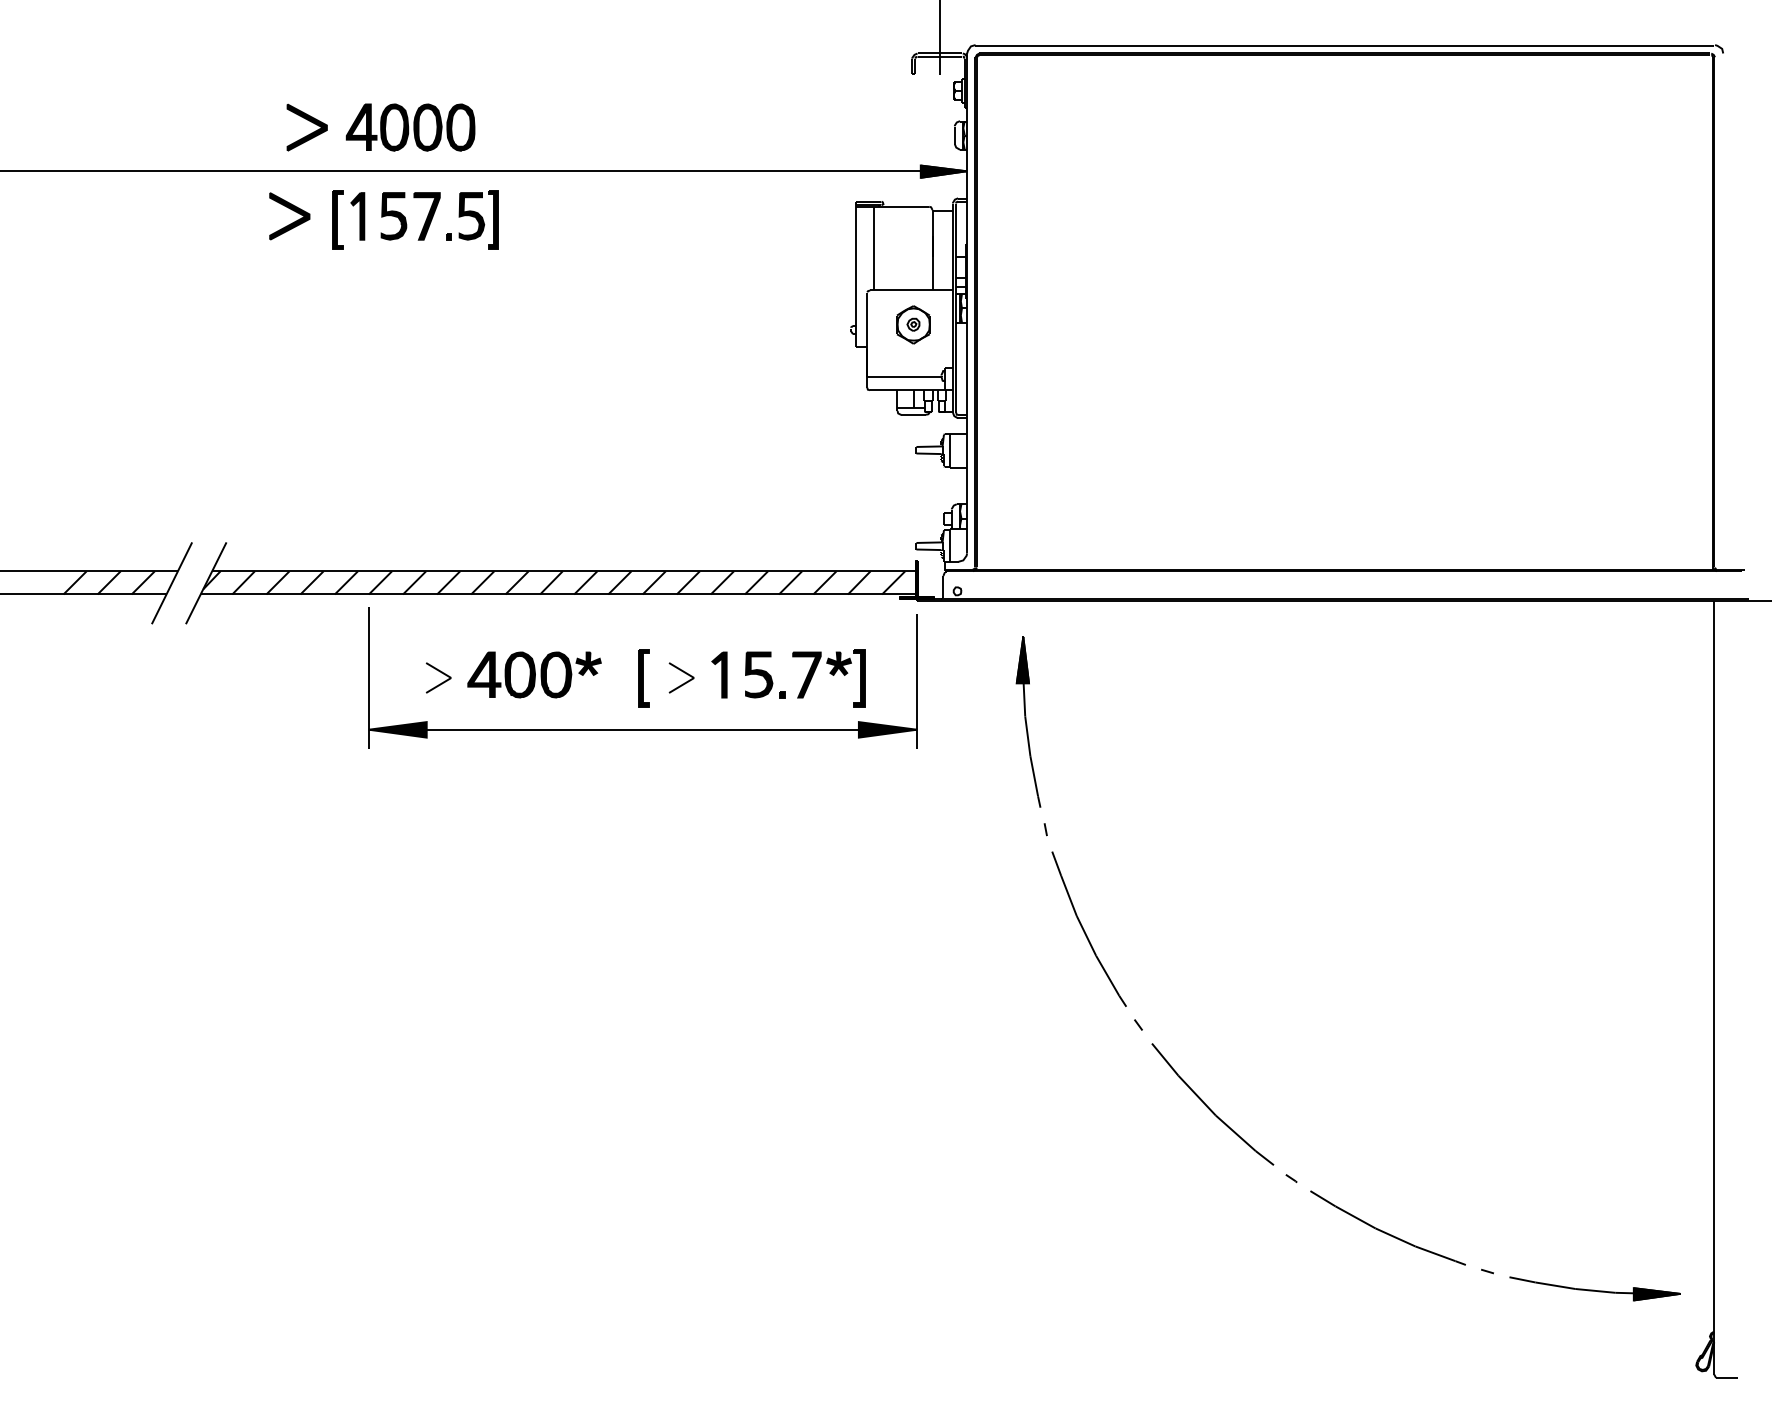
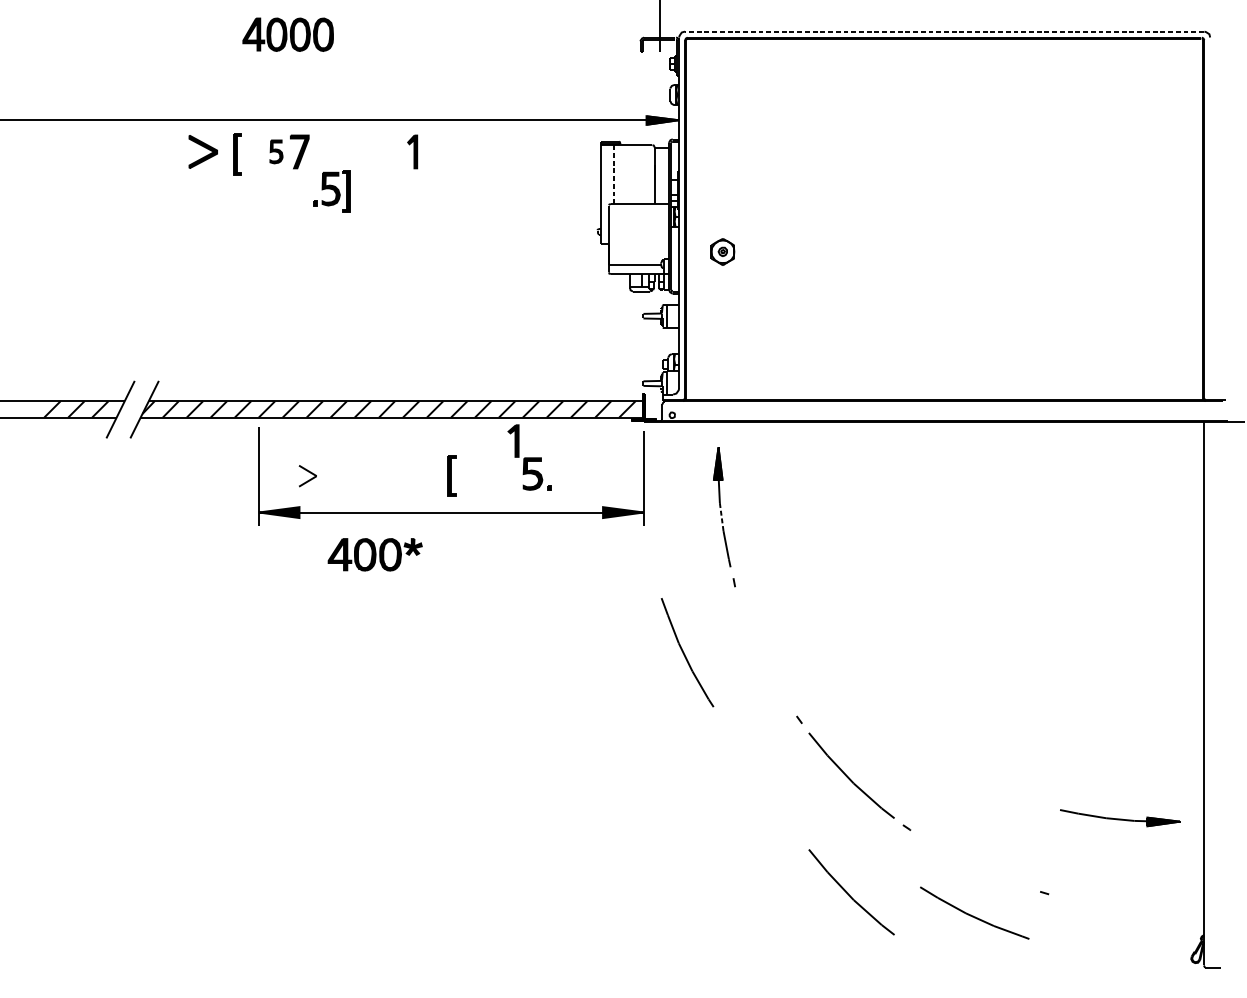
line: (1344, 45) -> (944, 31), solid -> dashed
part: (309, 121) -> (217, 85), removed
part: (410, 127) -> (288, 34), moved
part: (357, 216) -> (412, 152), moved
part: (393, 216) -> (276, 152), size x0.7
part: (472, 219) -> (331, 191), moved
line: (874, 248) -> (614, 174), solid -> dashed
part: (913, 324) -> (722, 251), moved
part: (534, 674) -> (375, 554), moved
part: (719, 674) -> (513, 440), moved
part: (681, 677) -> (478, 475), removed
part: (828, 678) -> (581, 476), removed
line: (1027, 736) -> (721, 517), solid -> dashed
part: (1088, 928) -> (687, 652), moved
part: (1387, 1227) -> (974, 912), moved
part: (1212, 1270) -> (851, 892), added
part: (1594, 1288) -> (1119, 817), moved

